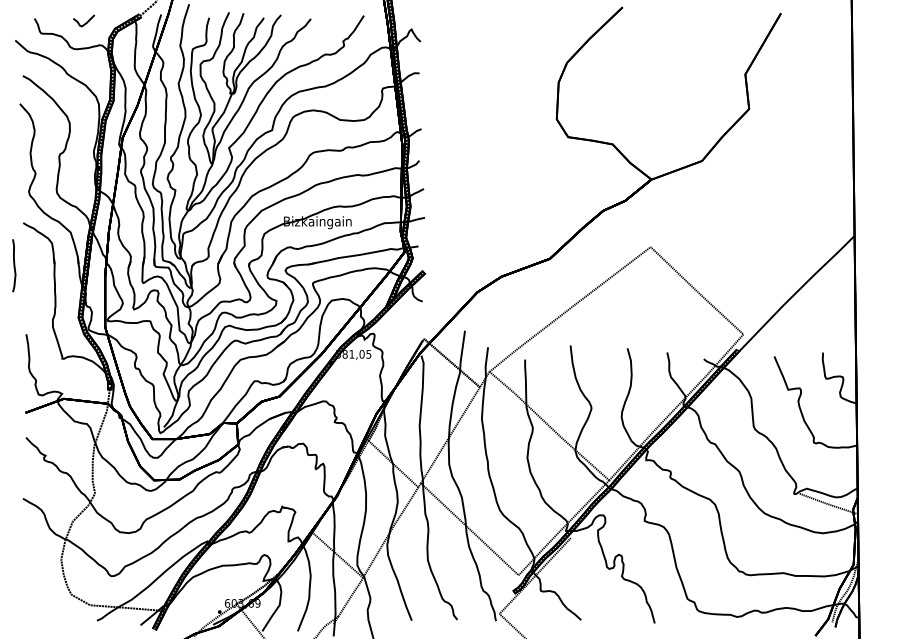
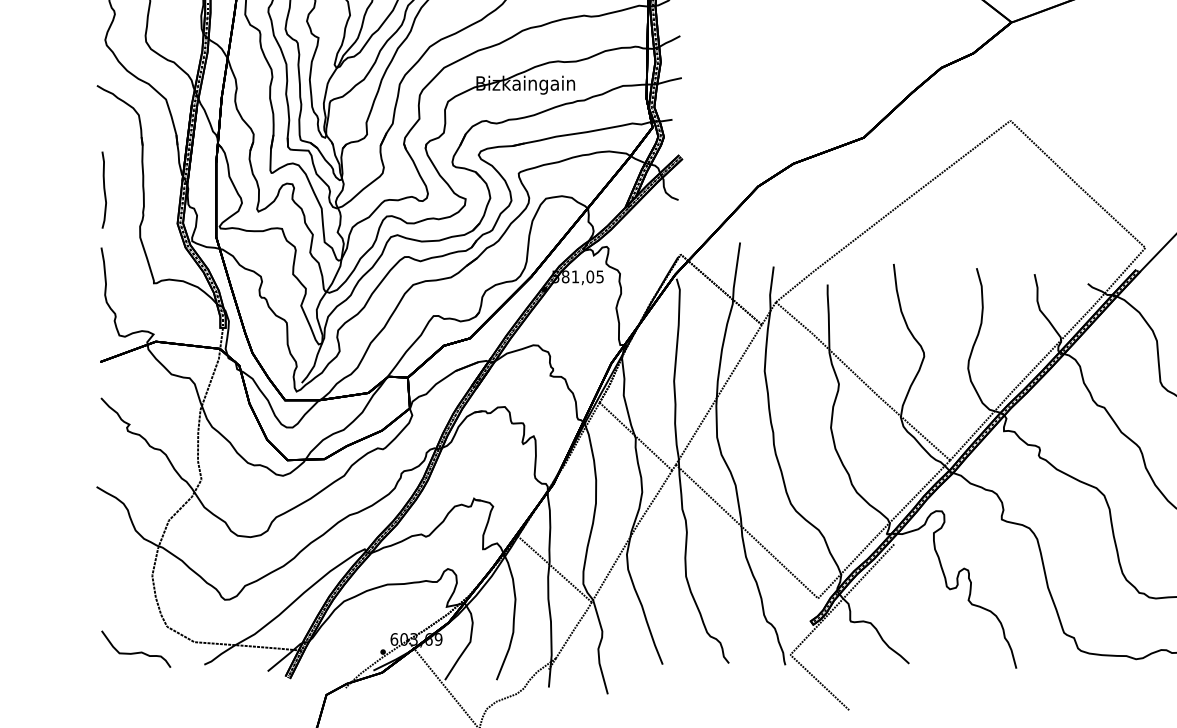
curve: (14, 265) -> (104, 189), moved
curve: (50, 611) -> (136, 651), added

